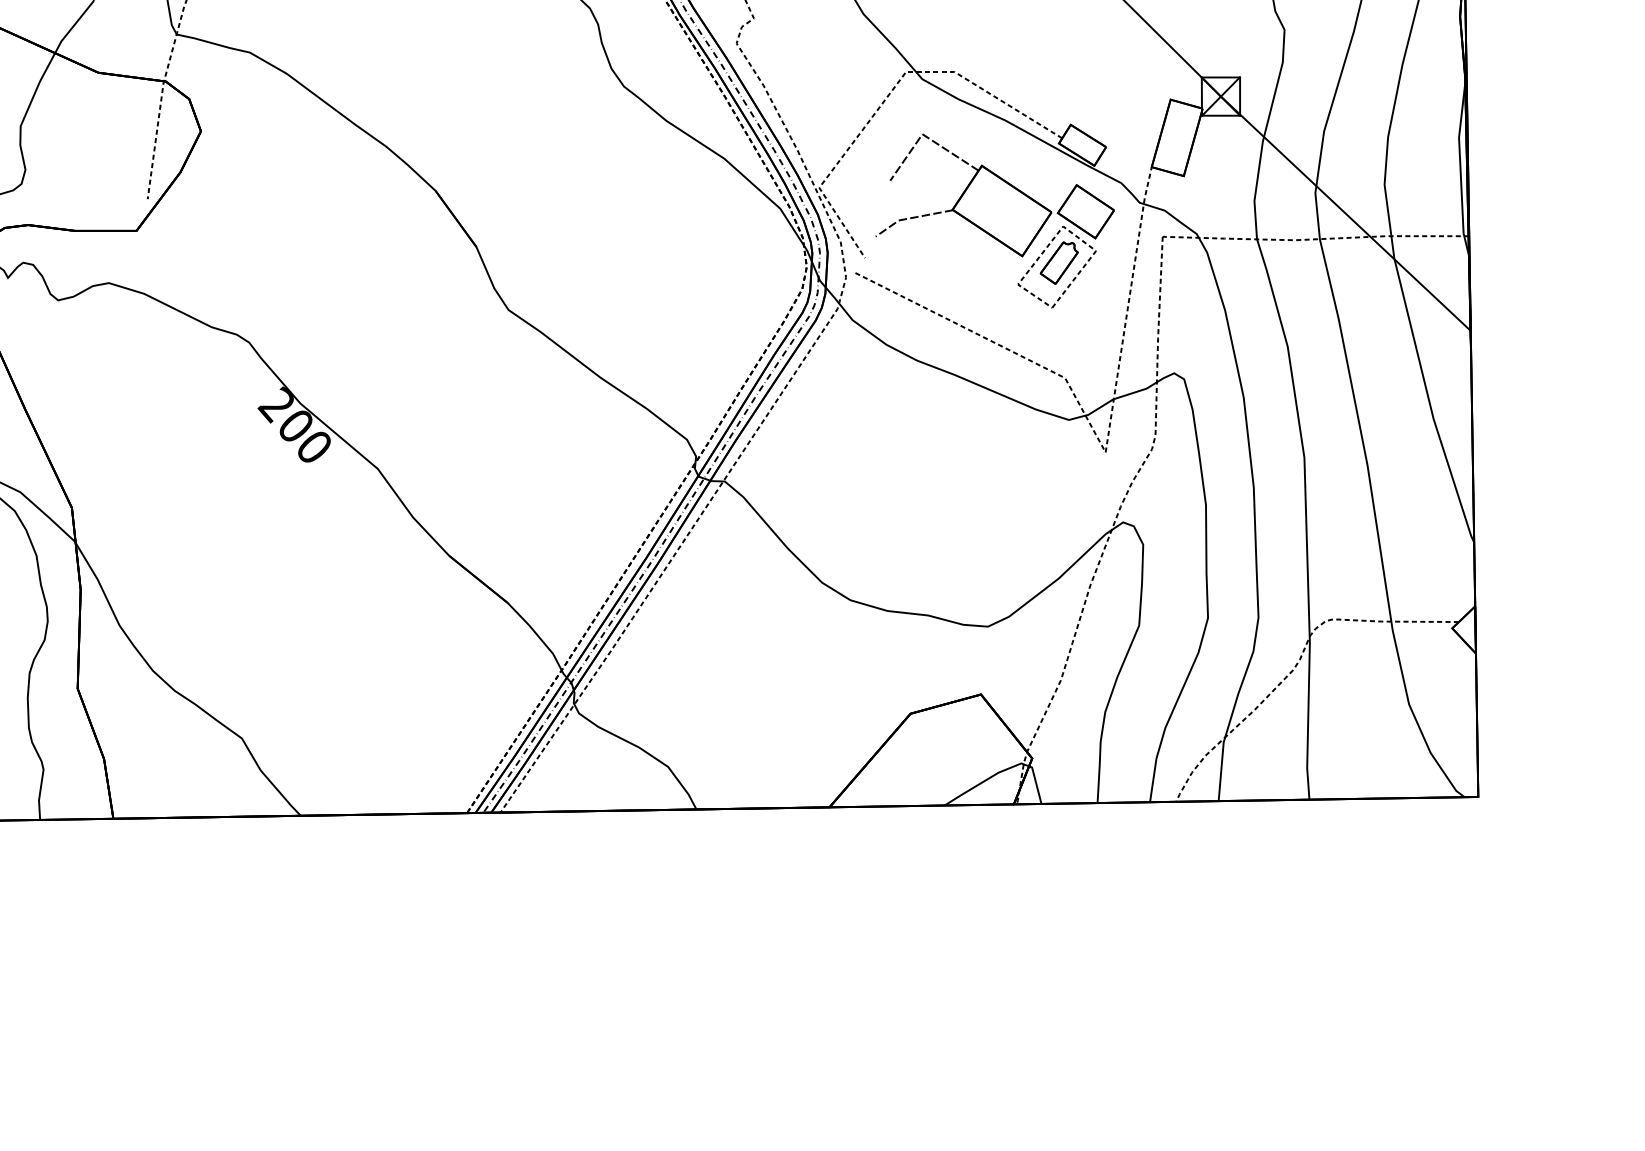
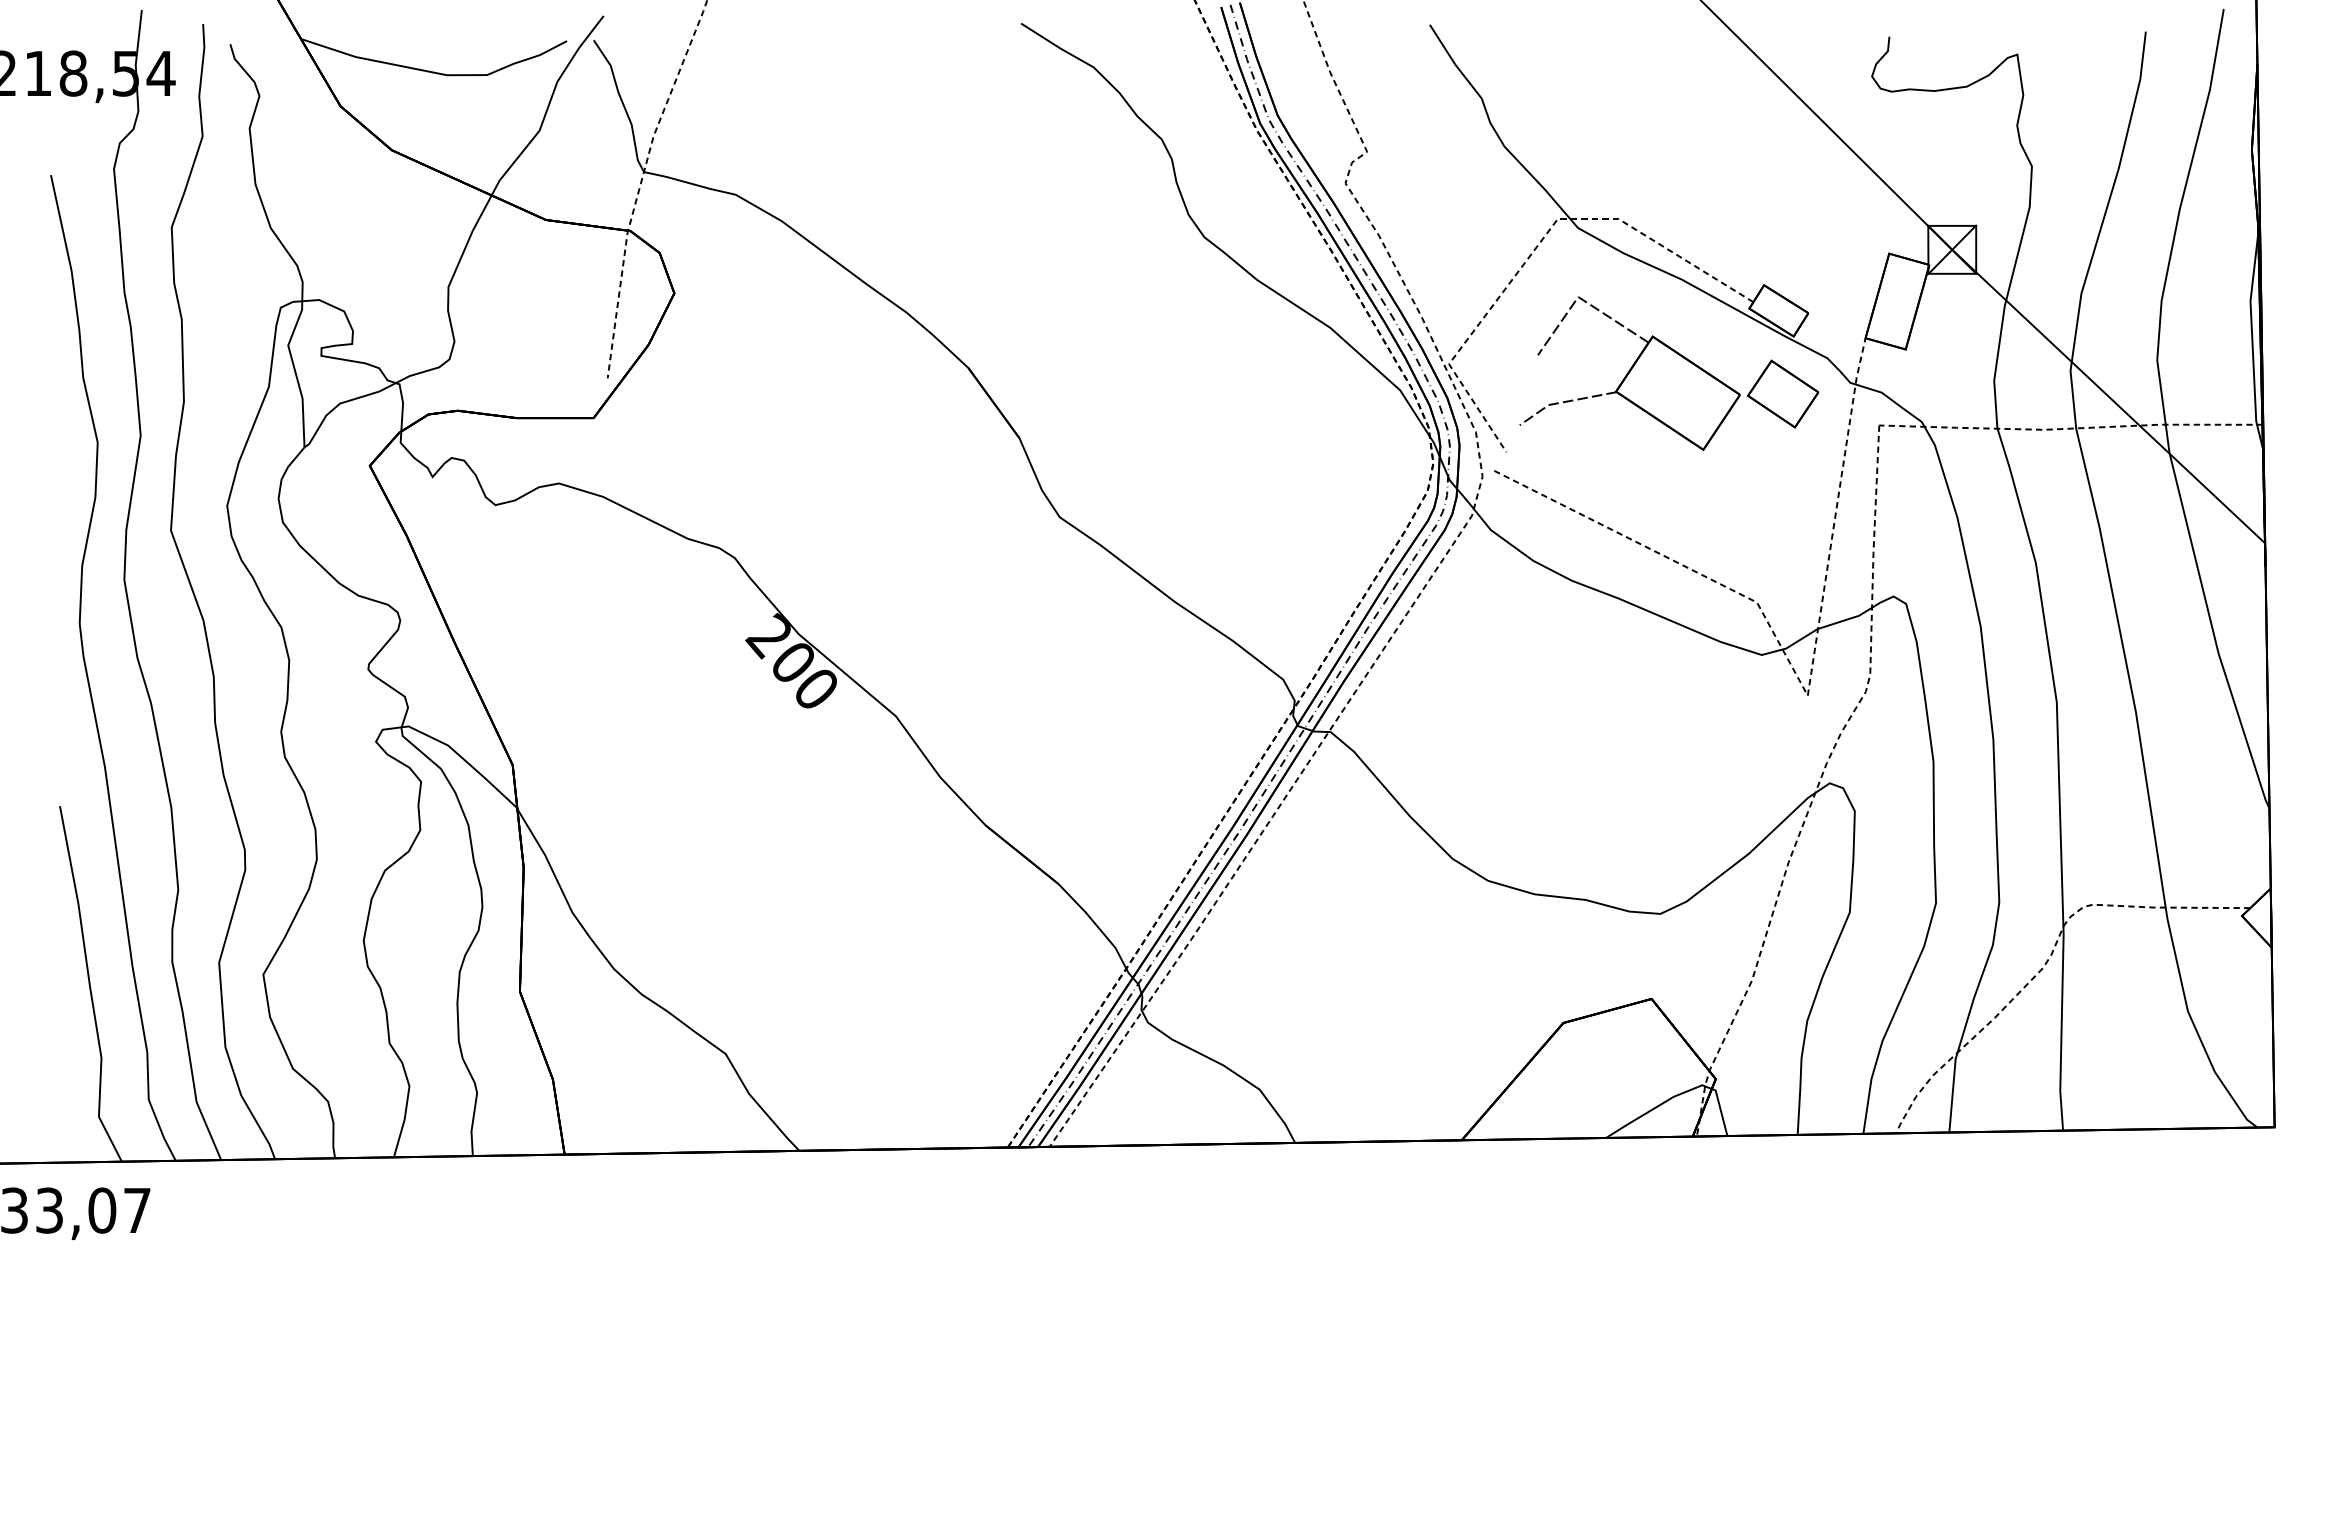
part: (1056, 267) -> (1746, 463), removed

